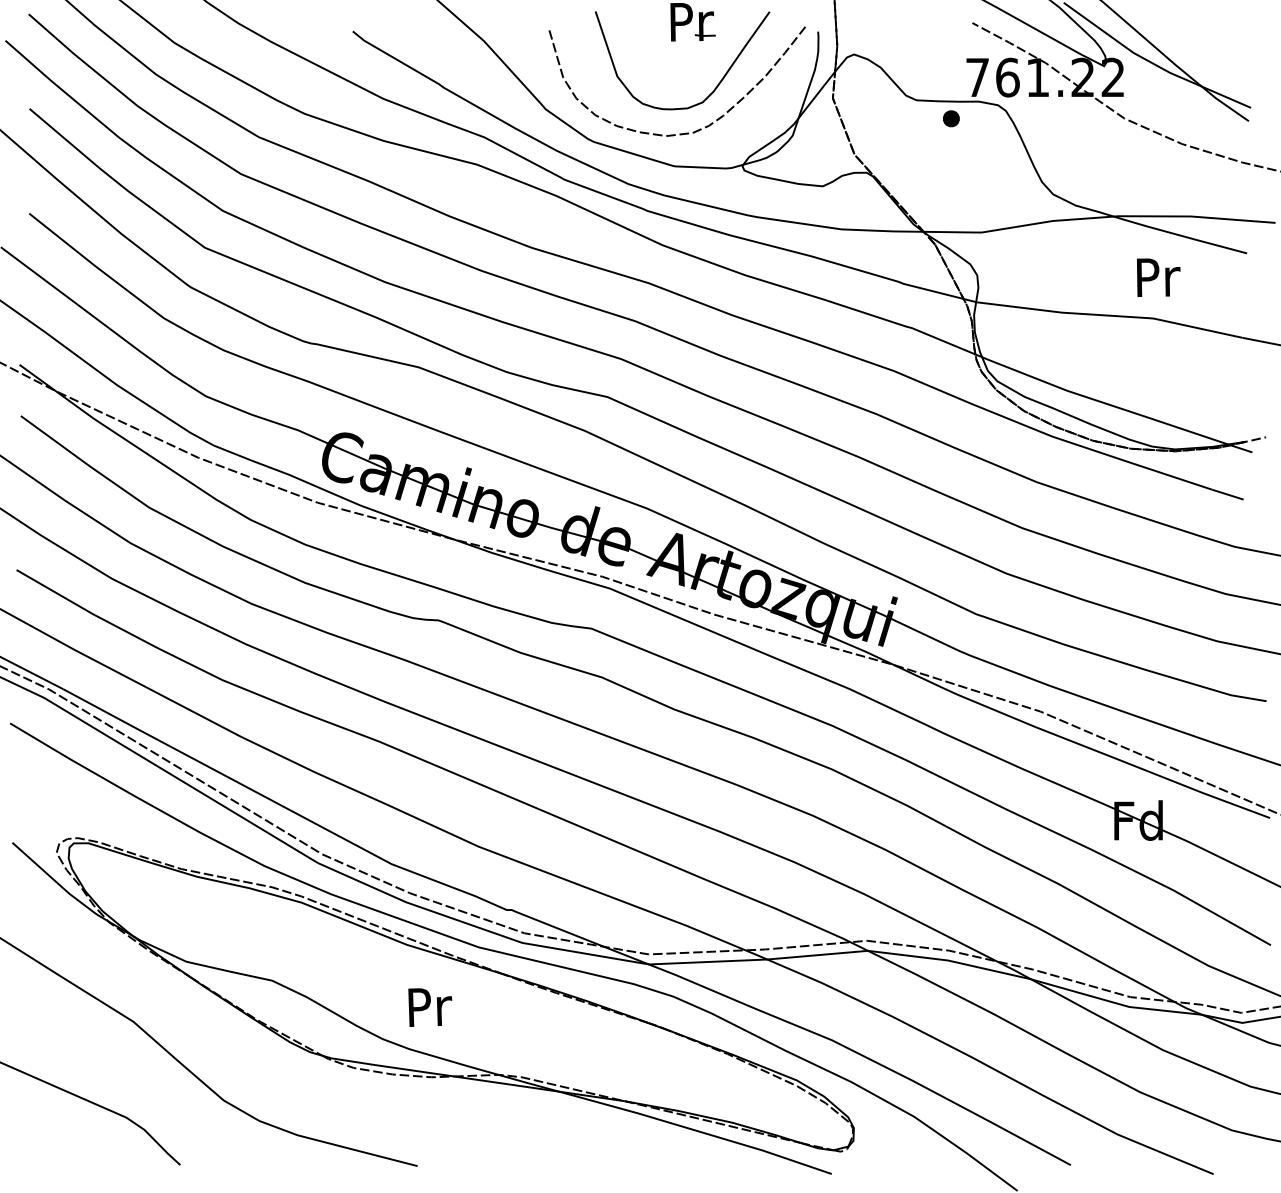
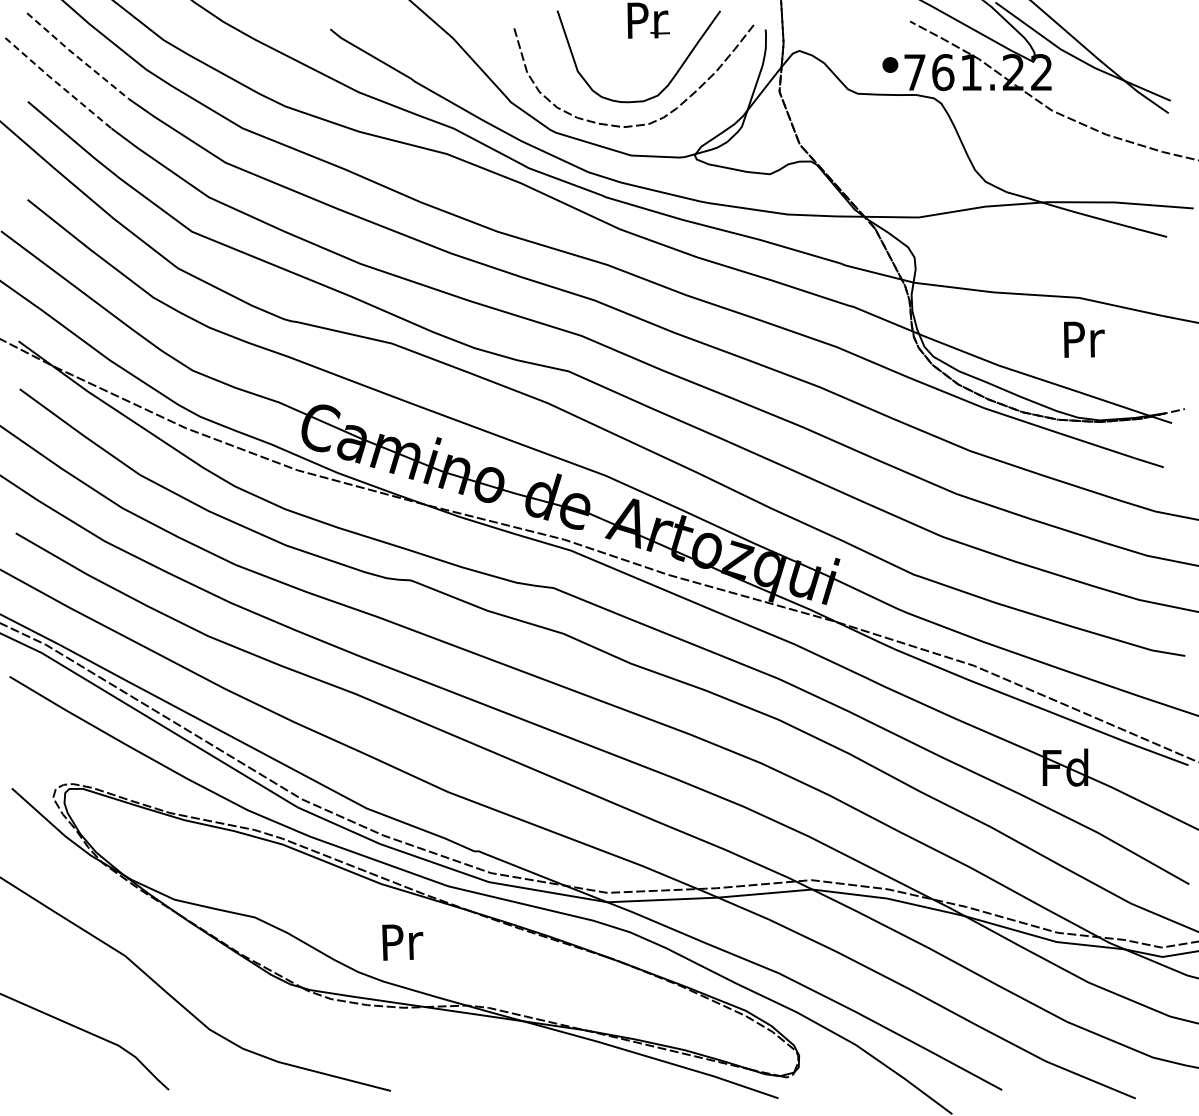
line: (82, 60) -> (77, 56), solid -> dashed
line: (61, 89) -> (57, 83), solid -> dashed
part: (951, 118) -> (890, 64), moved
text: (1158, 277) -> (1084, 339), moved

